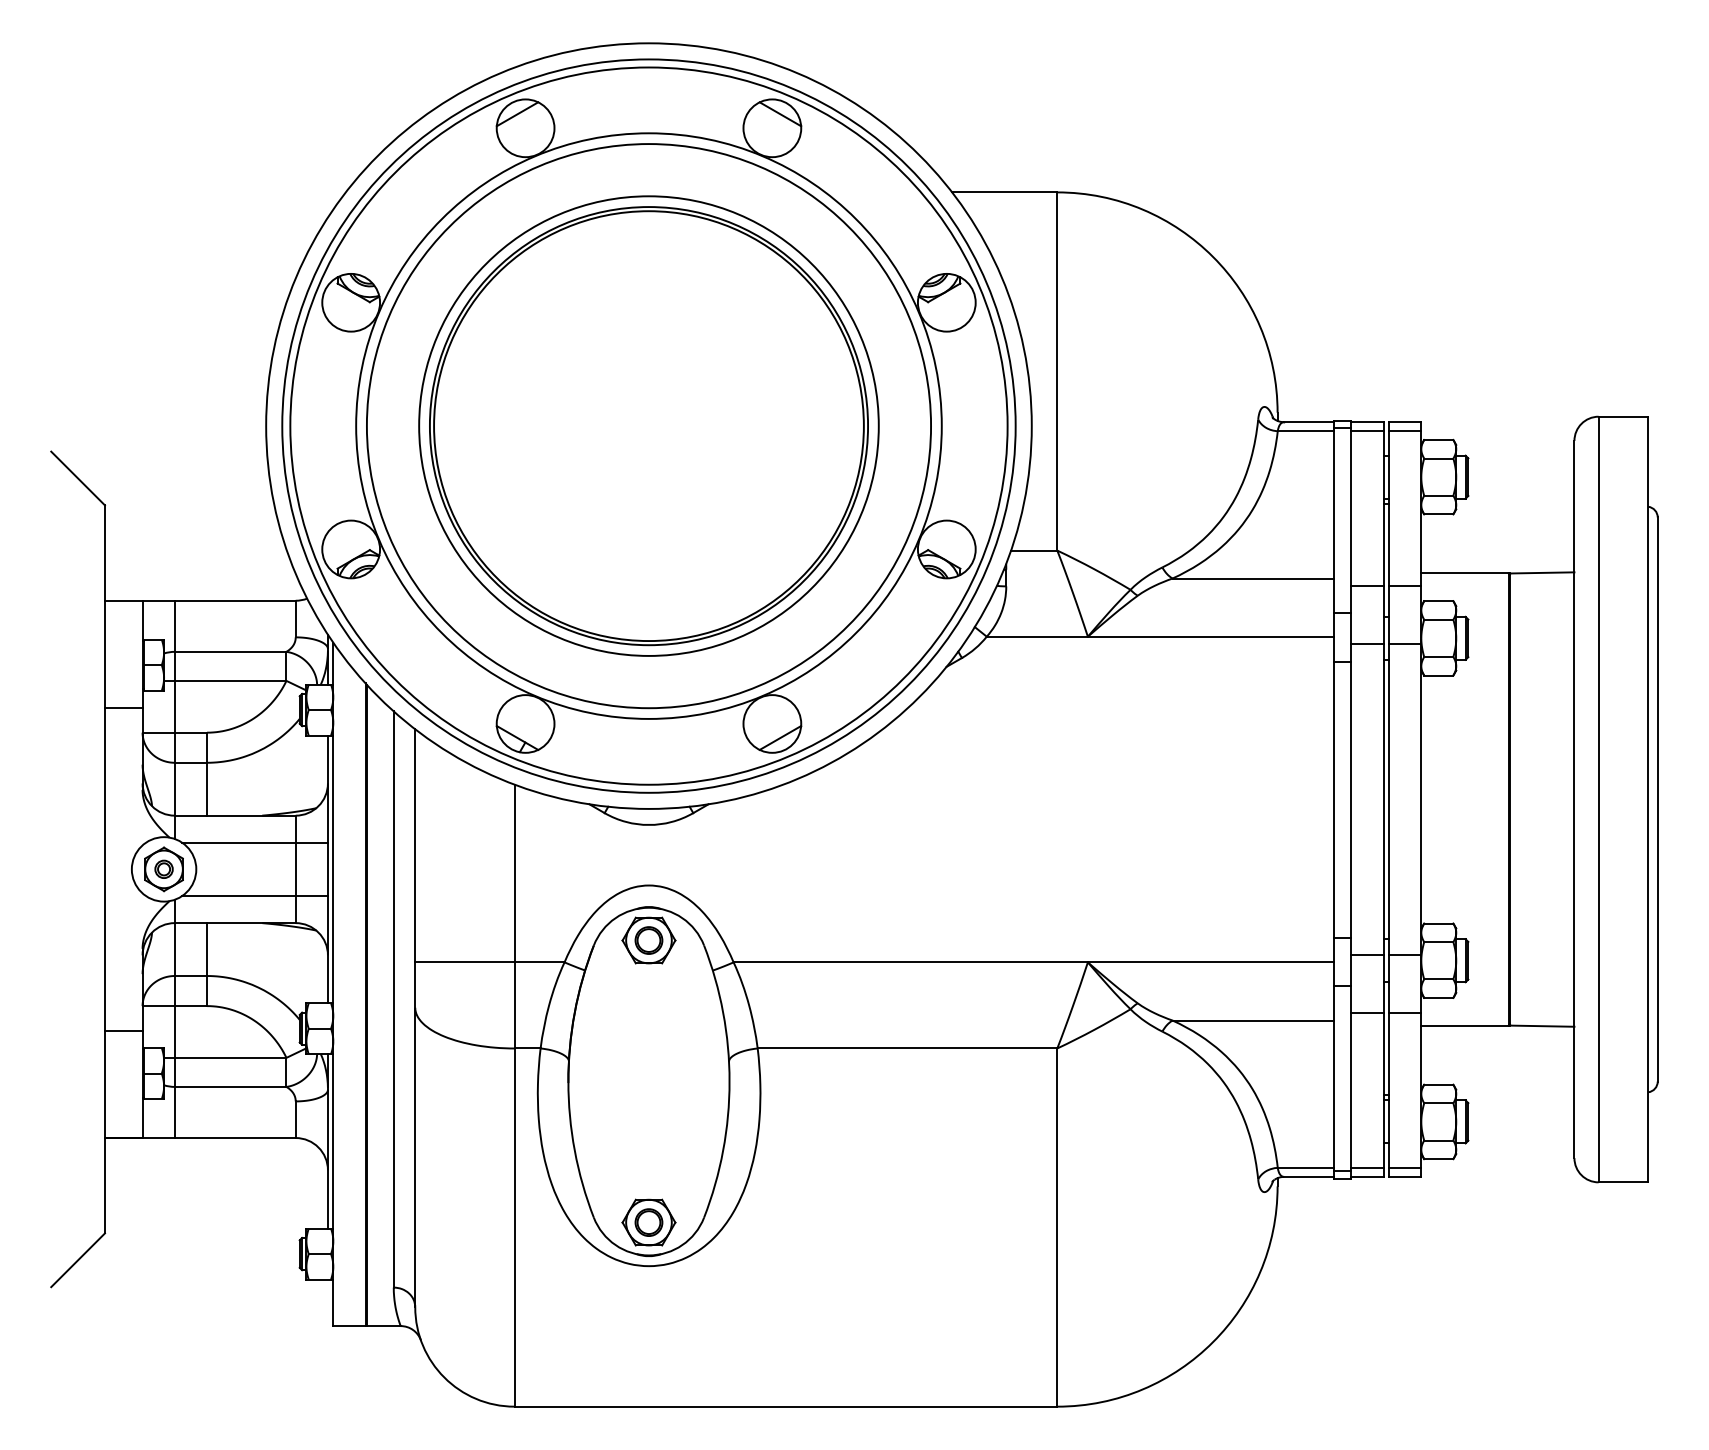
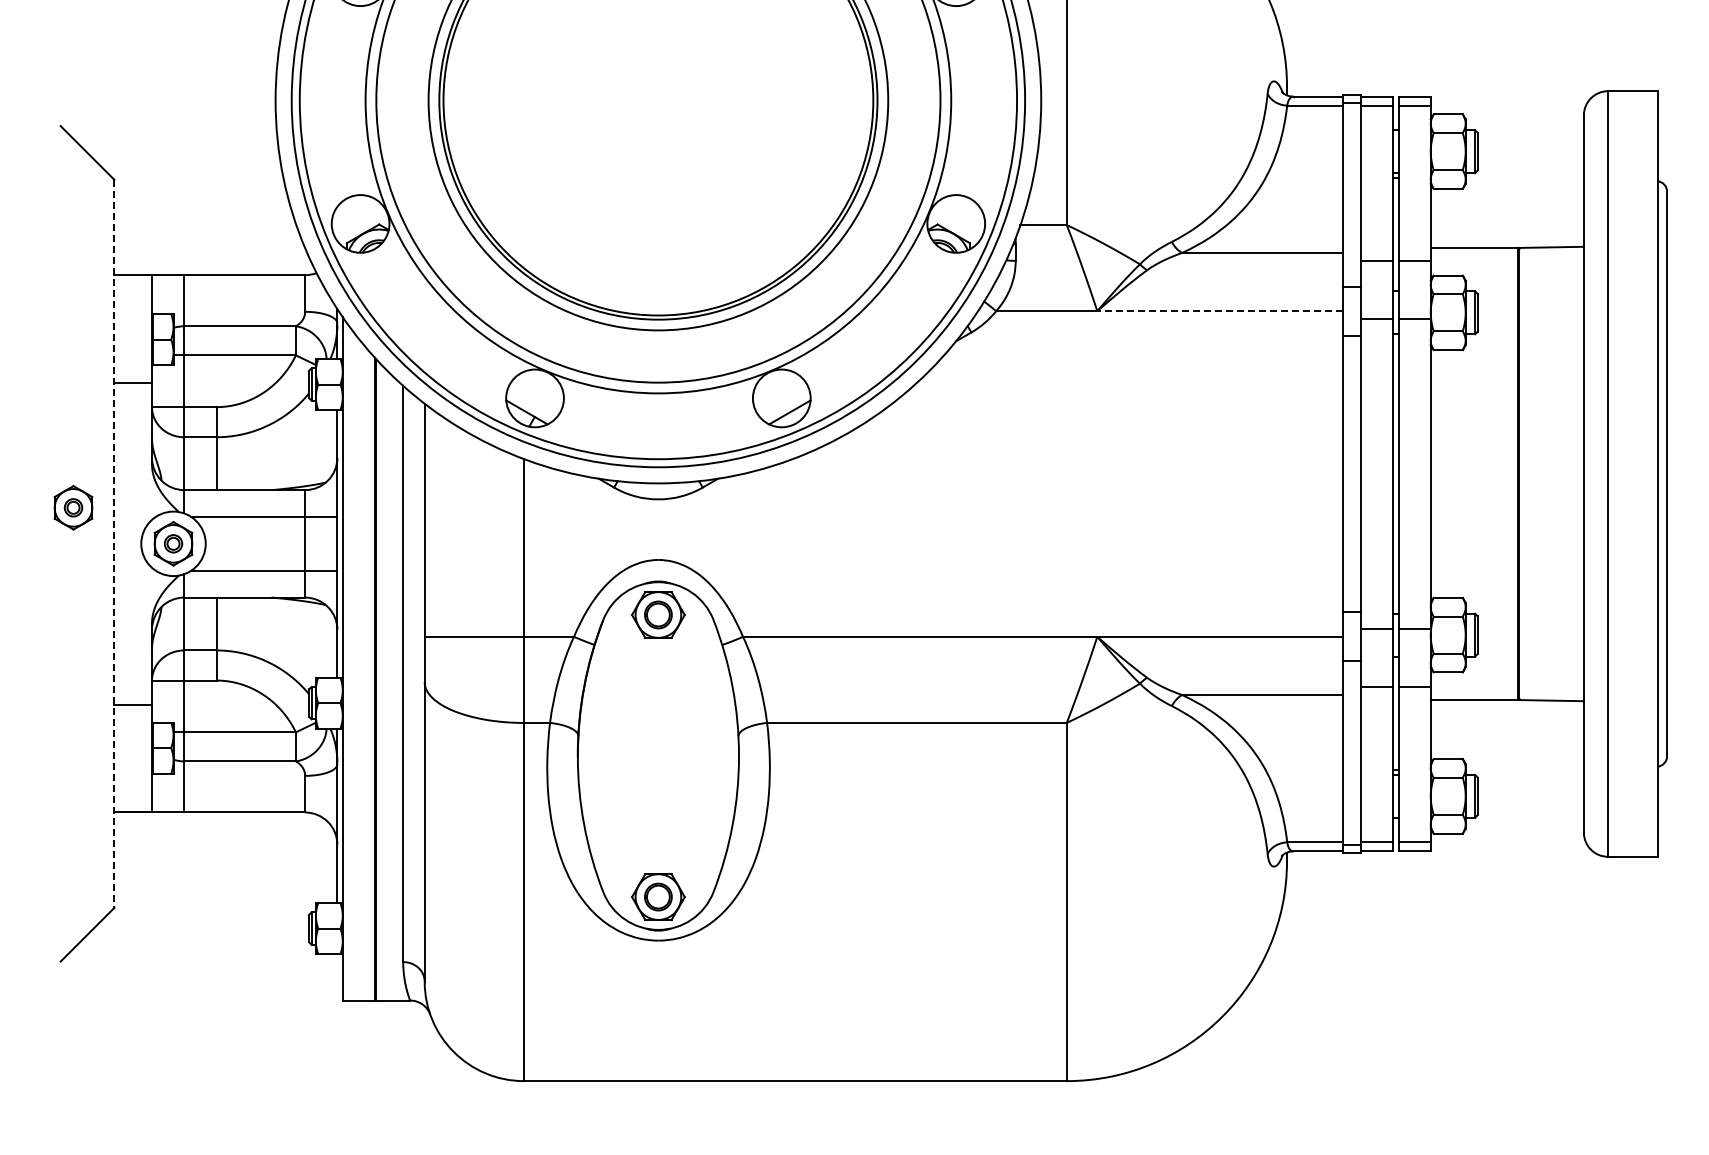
line: (1210, 636) -> (1219, 310), solid -> dashed
part: (63, 833) -> (72, 507), added
line: (104, 869) -> (113, 543), solid -> dashed

